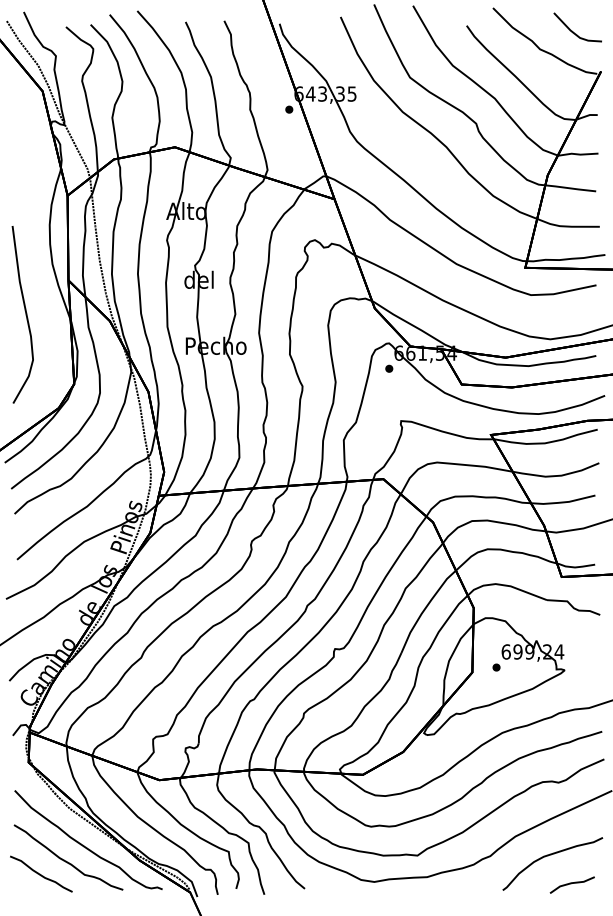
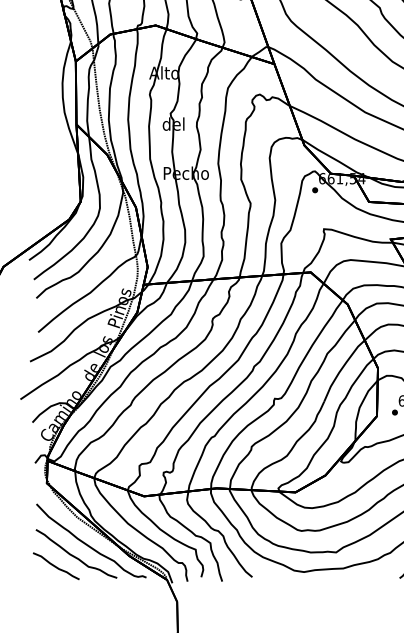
curve: (25, 314) -> (44, 149), removed

